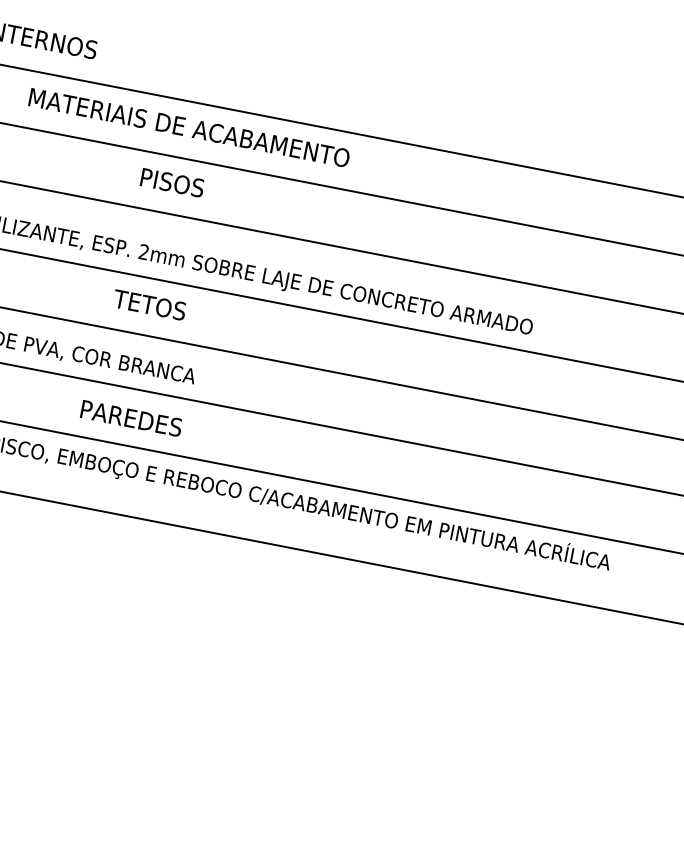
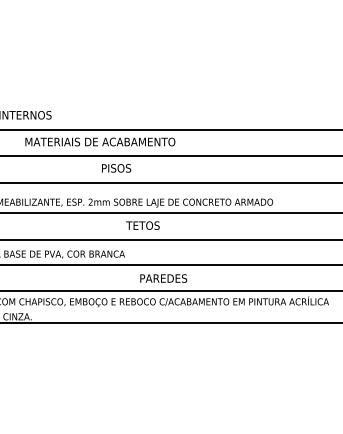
text: (172, 183) -> (116, 168), moved
text: (148, 304) -> (142, 225), moved
text: (131, 418) -> (163, 278), moved

